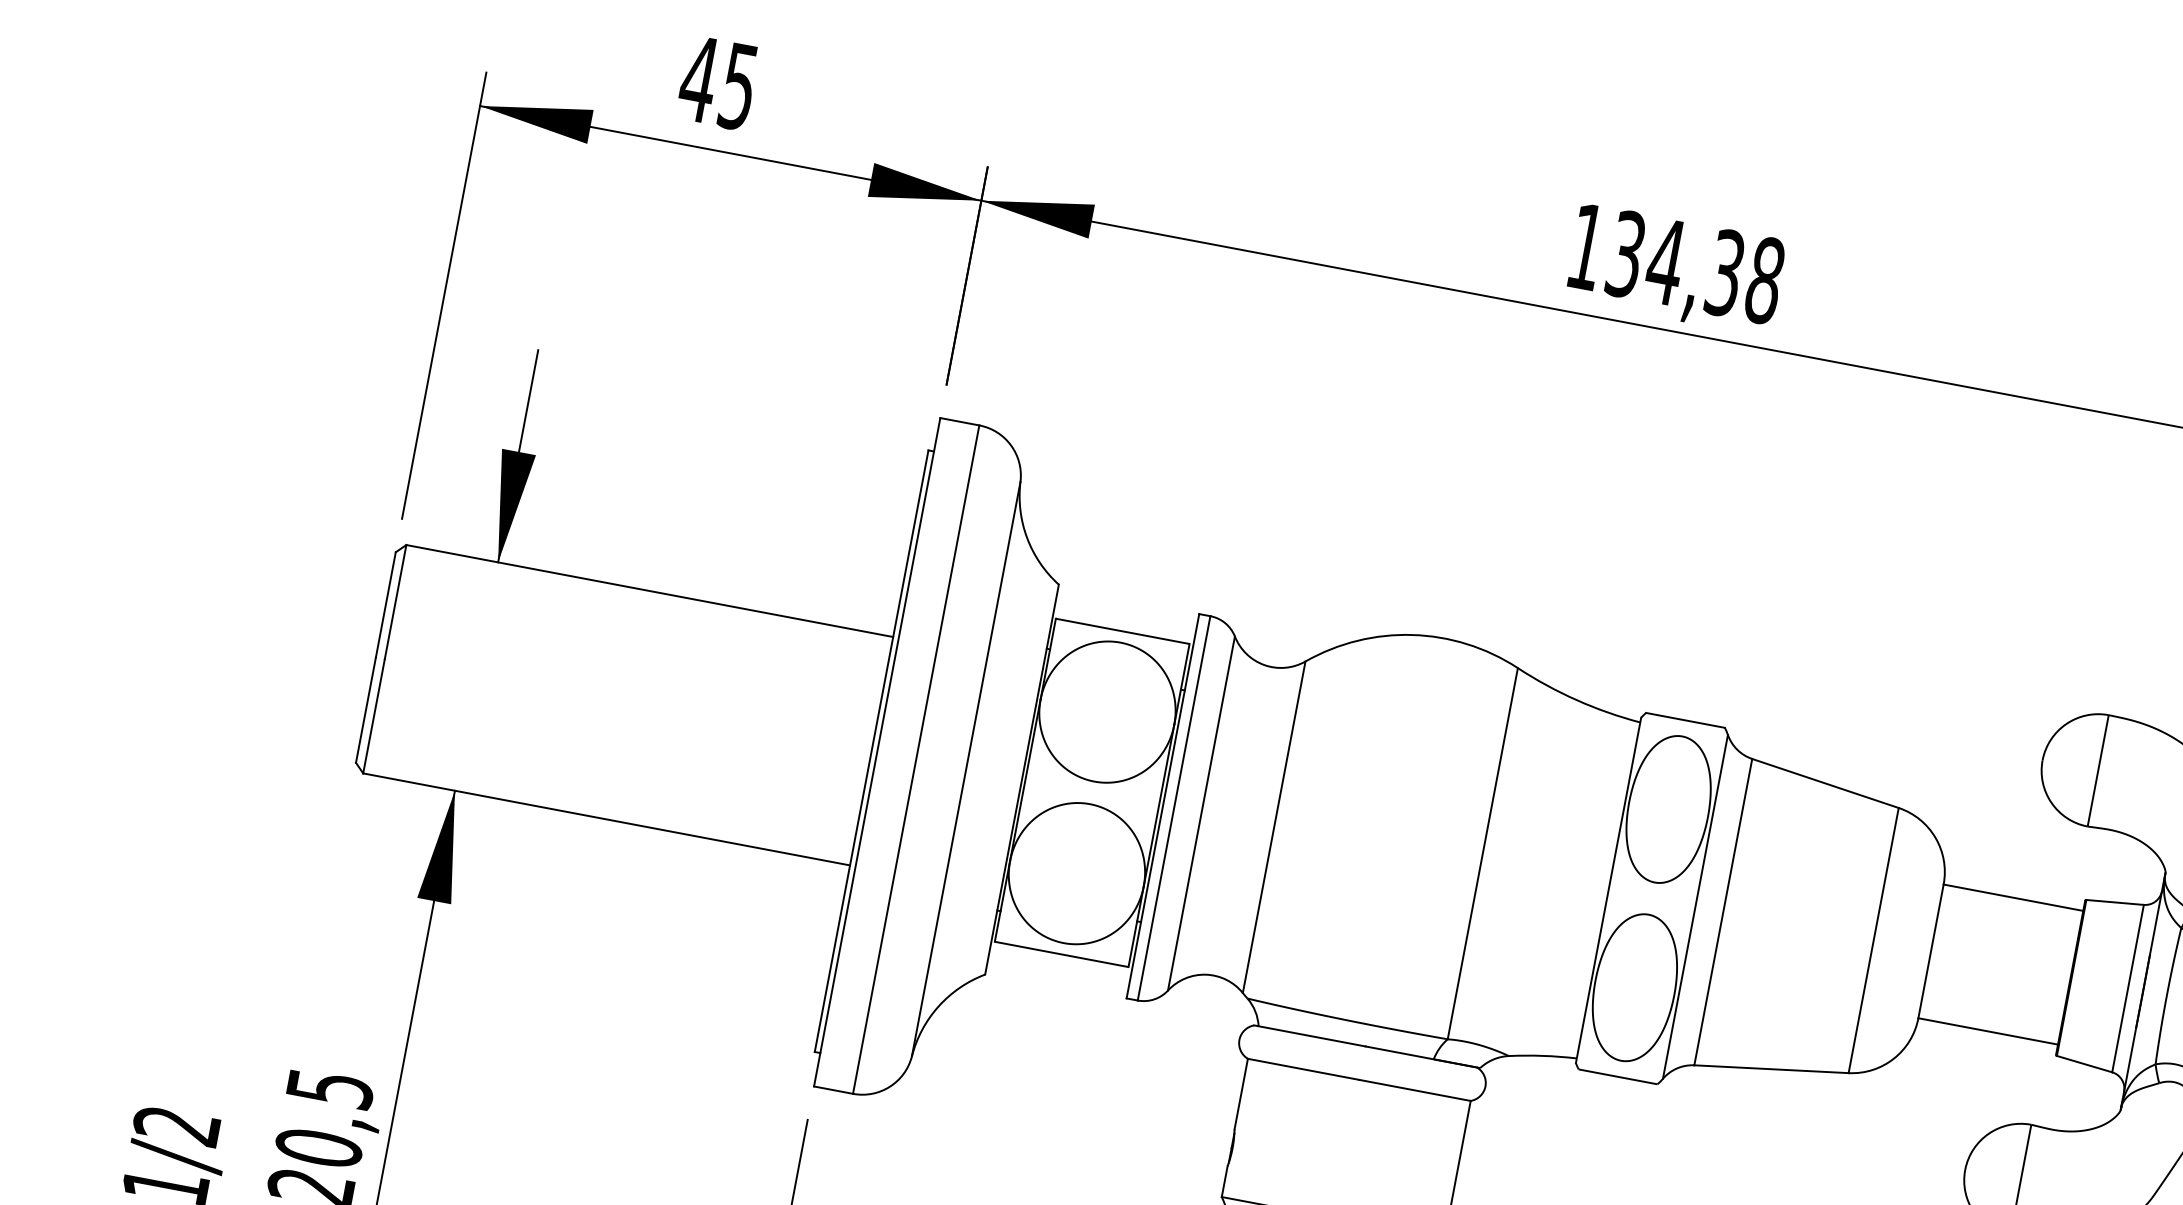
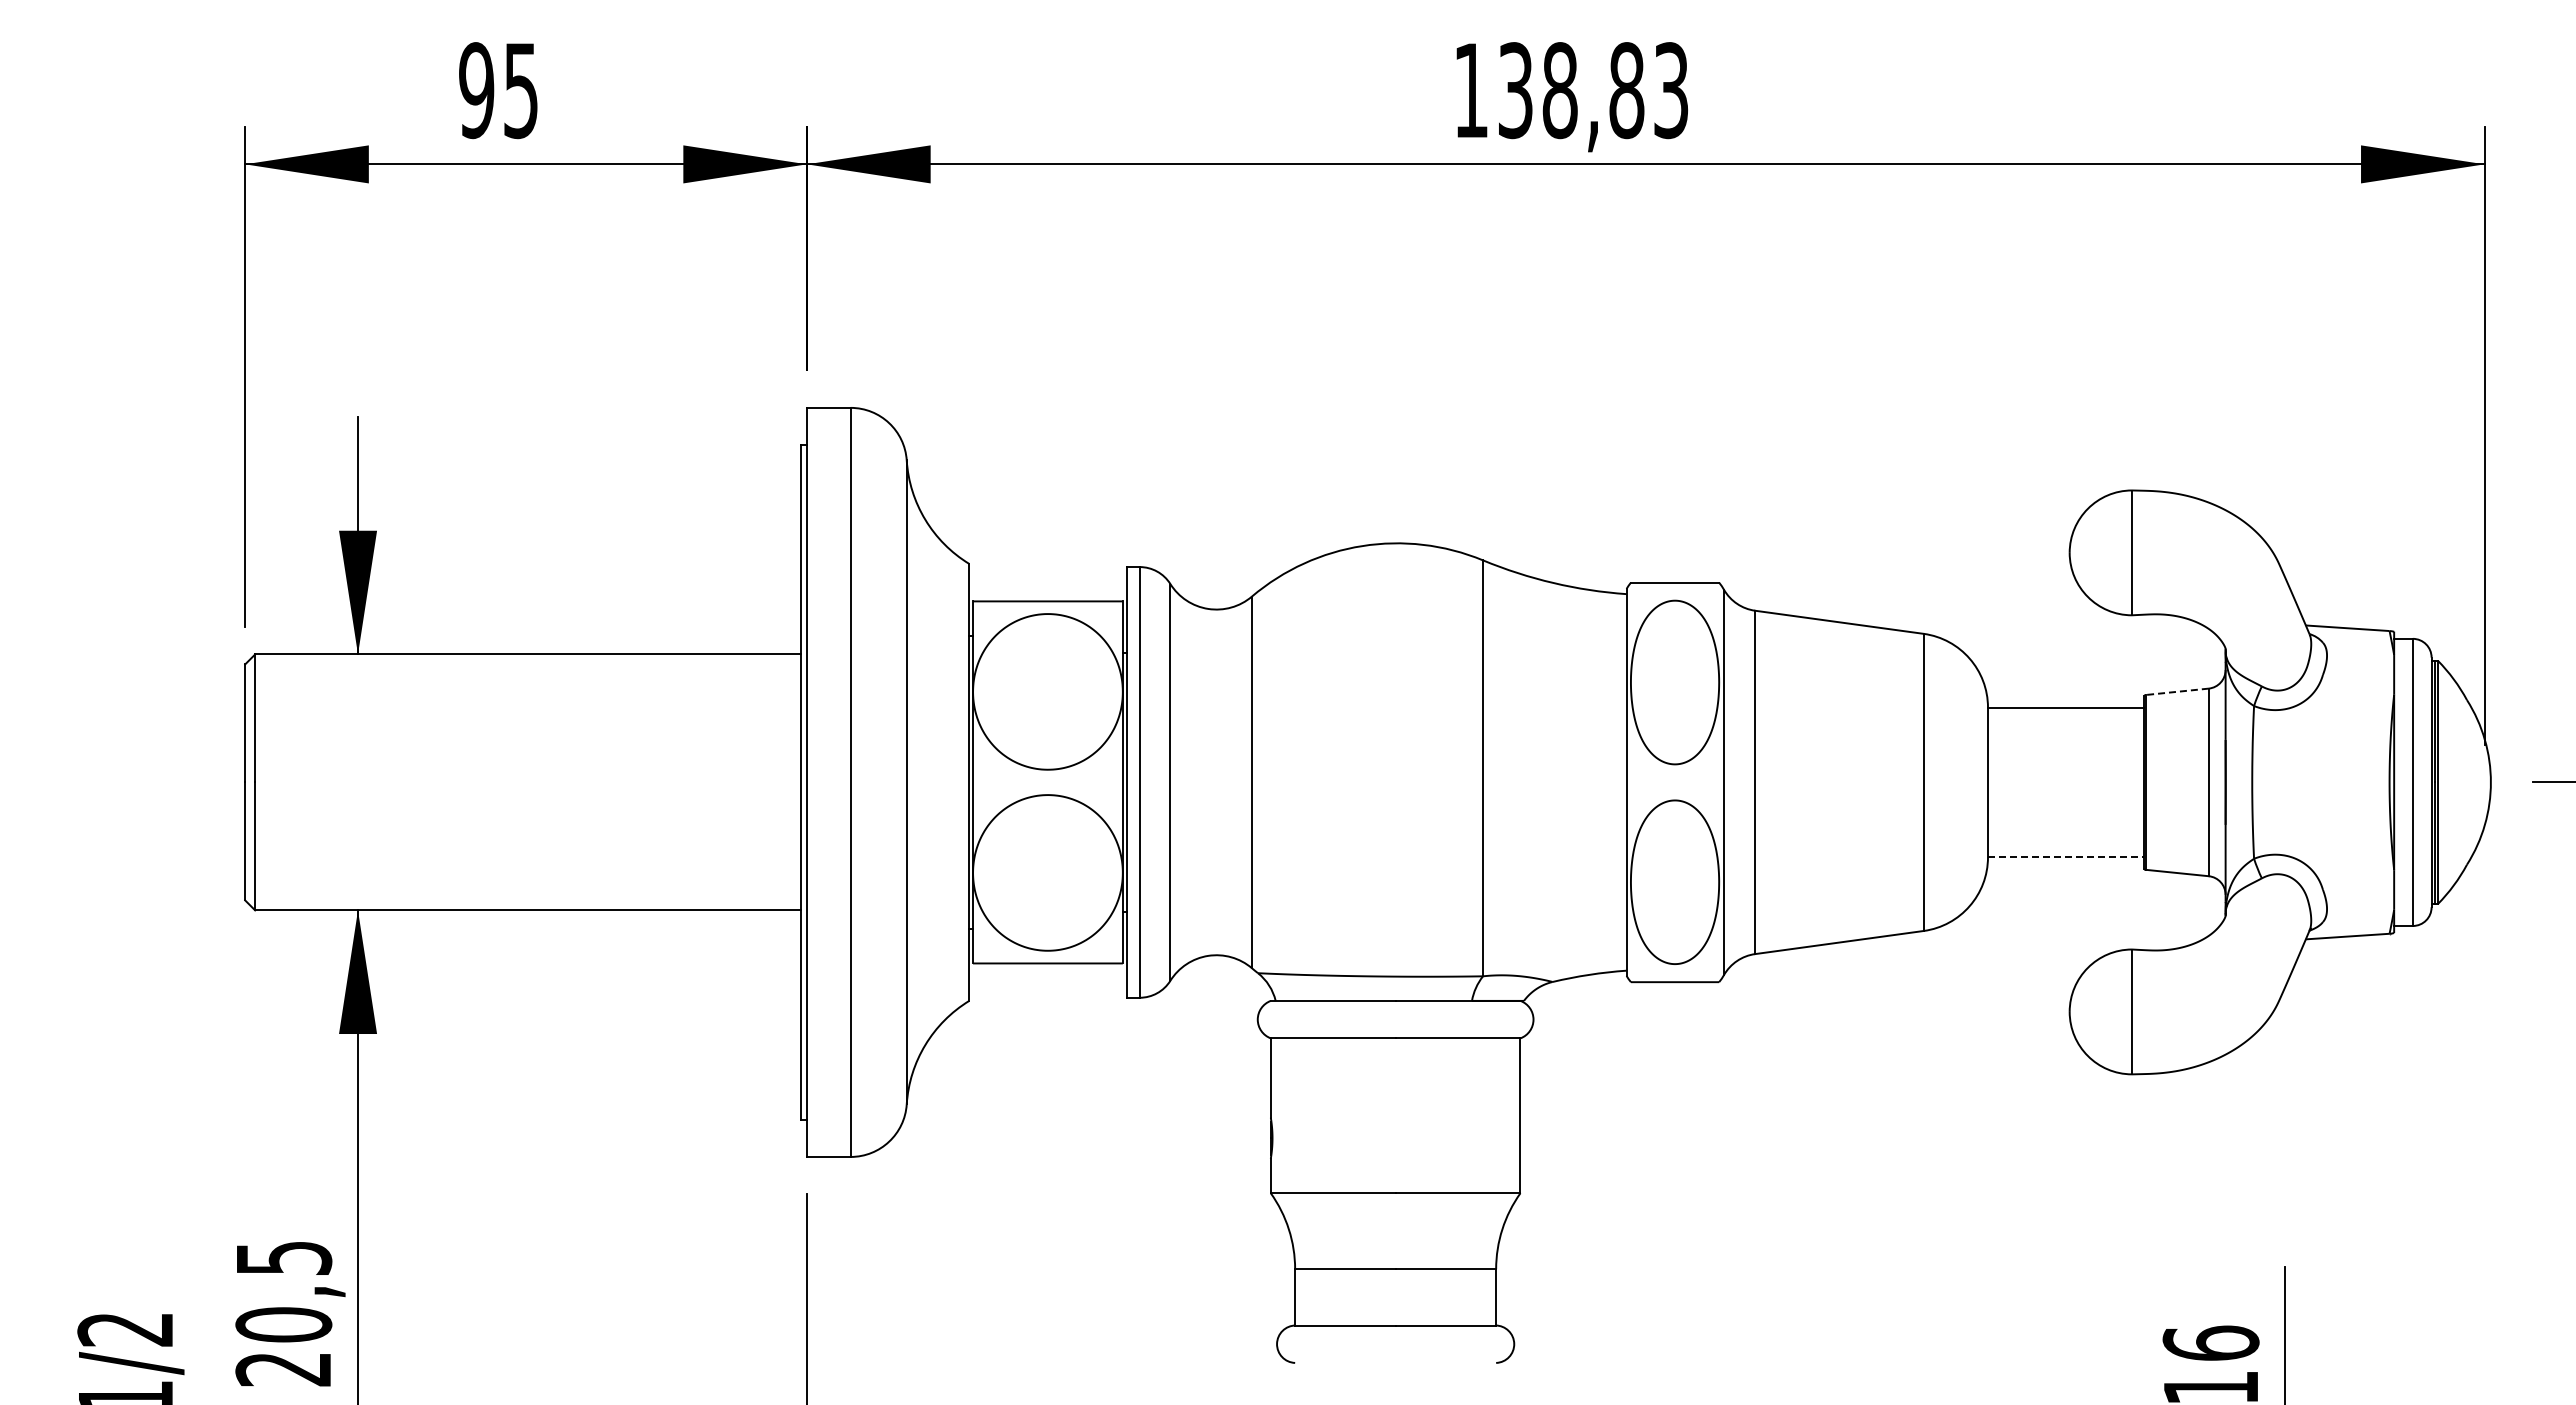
text: (698, 79) -> (476, 90), 45 -> 95
text: (1714, 271) -> (1614, 90), 134,38 -> 138,83
line: (2115, 902) -> (2177, 691), solid -> dashed
line: (1988, 1031) -> (2066, 857), solid -> dashed

